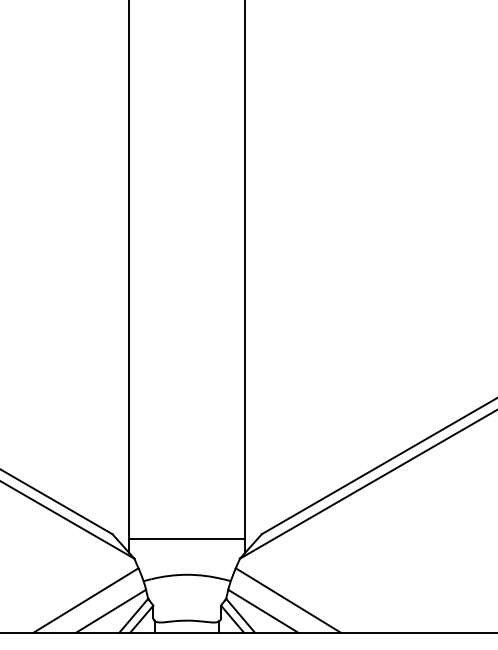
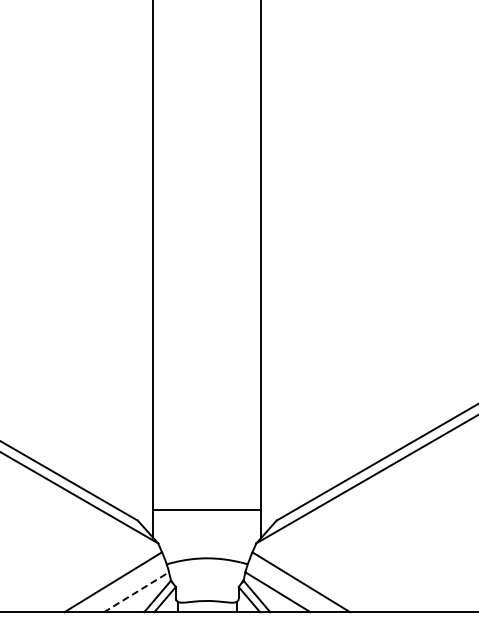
line: (187, 539) -> (207, 510), moved
line: (111, 611) -> (136, 592), solid -> dashed

